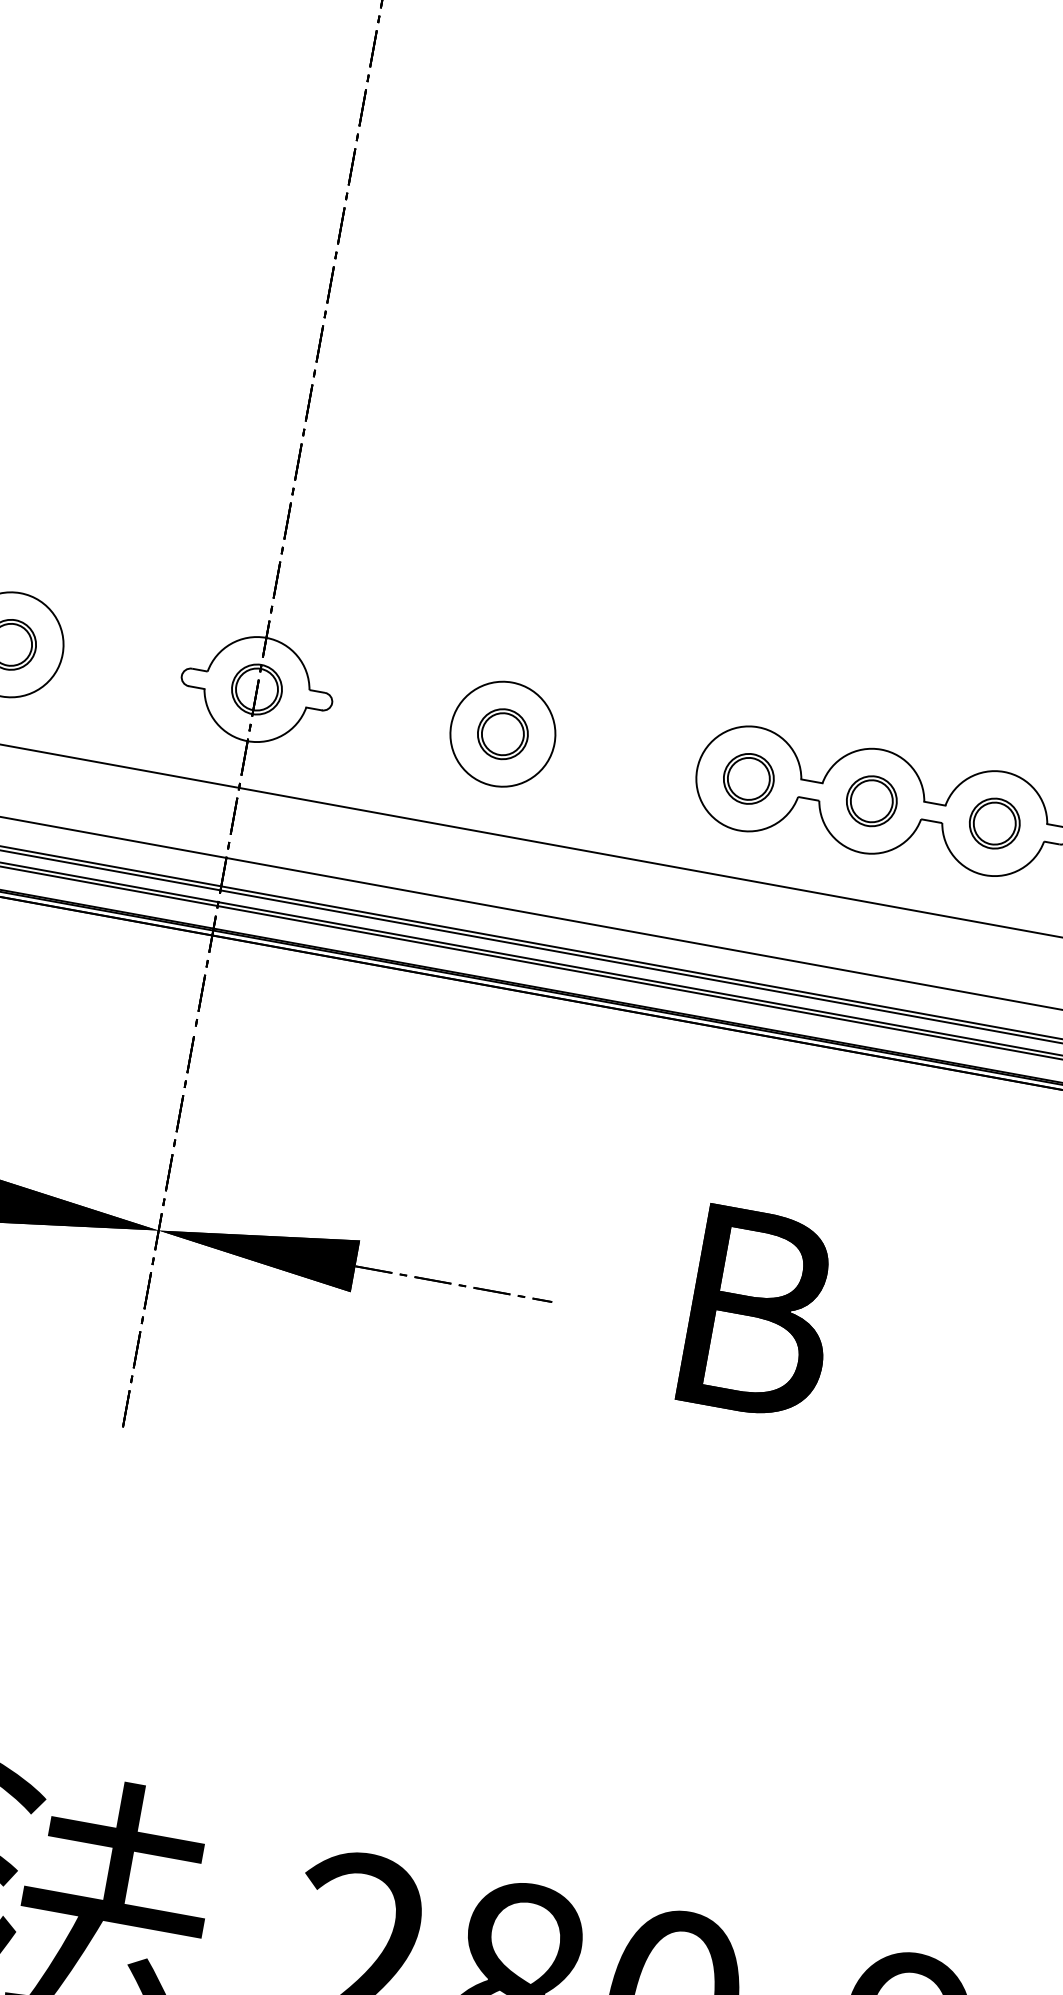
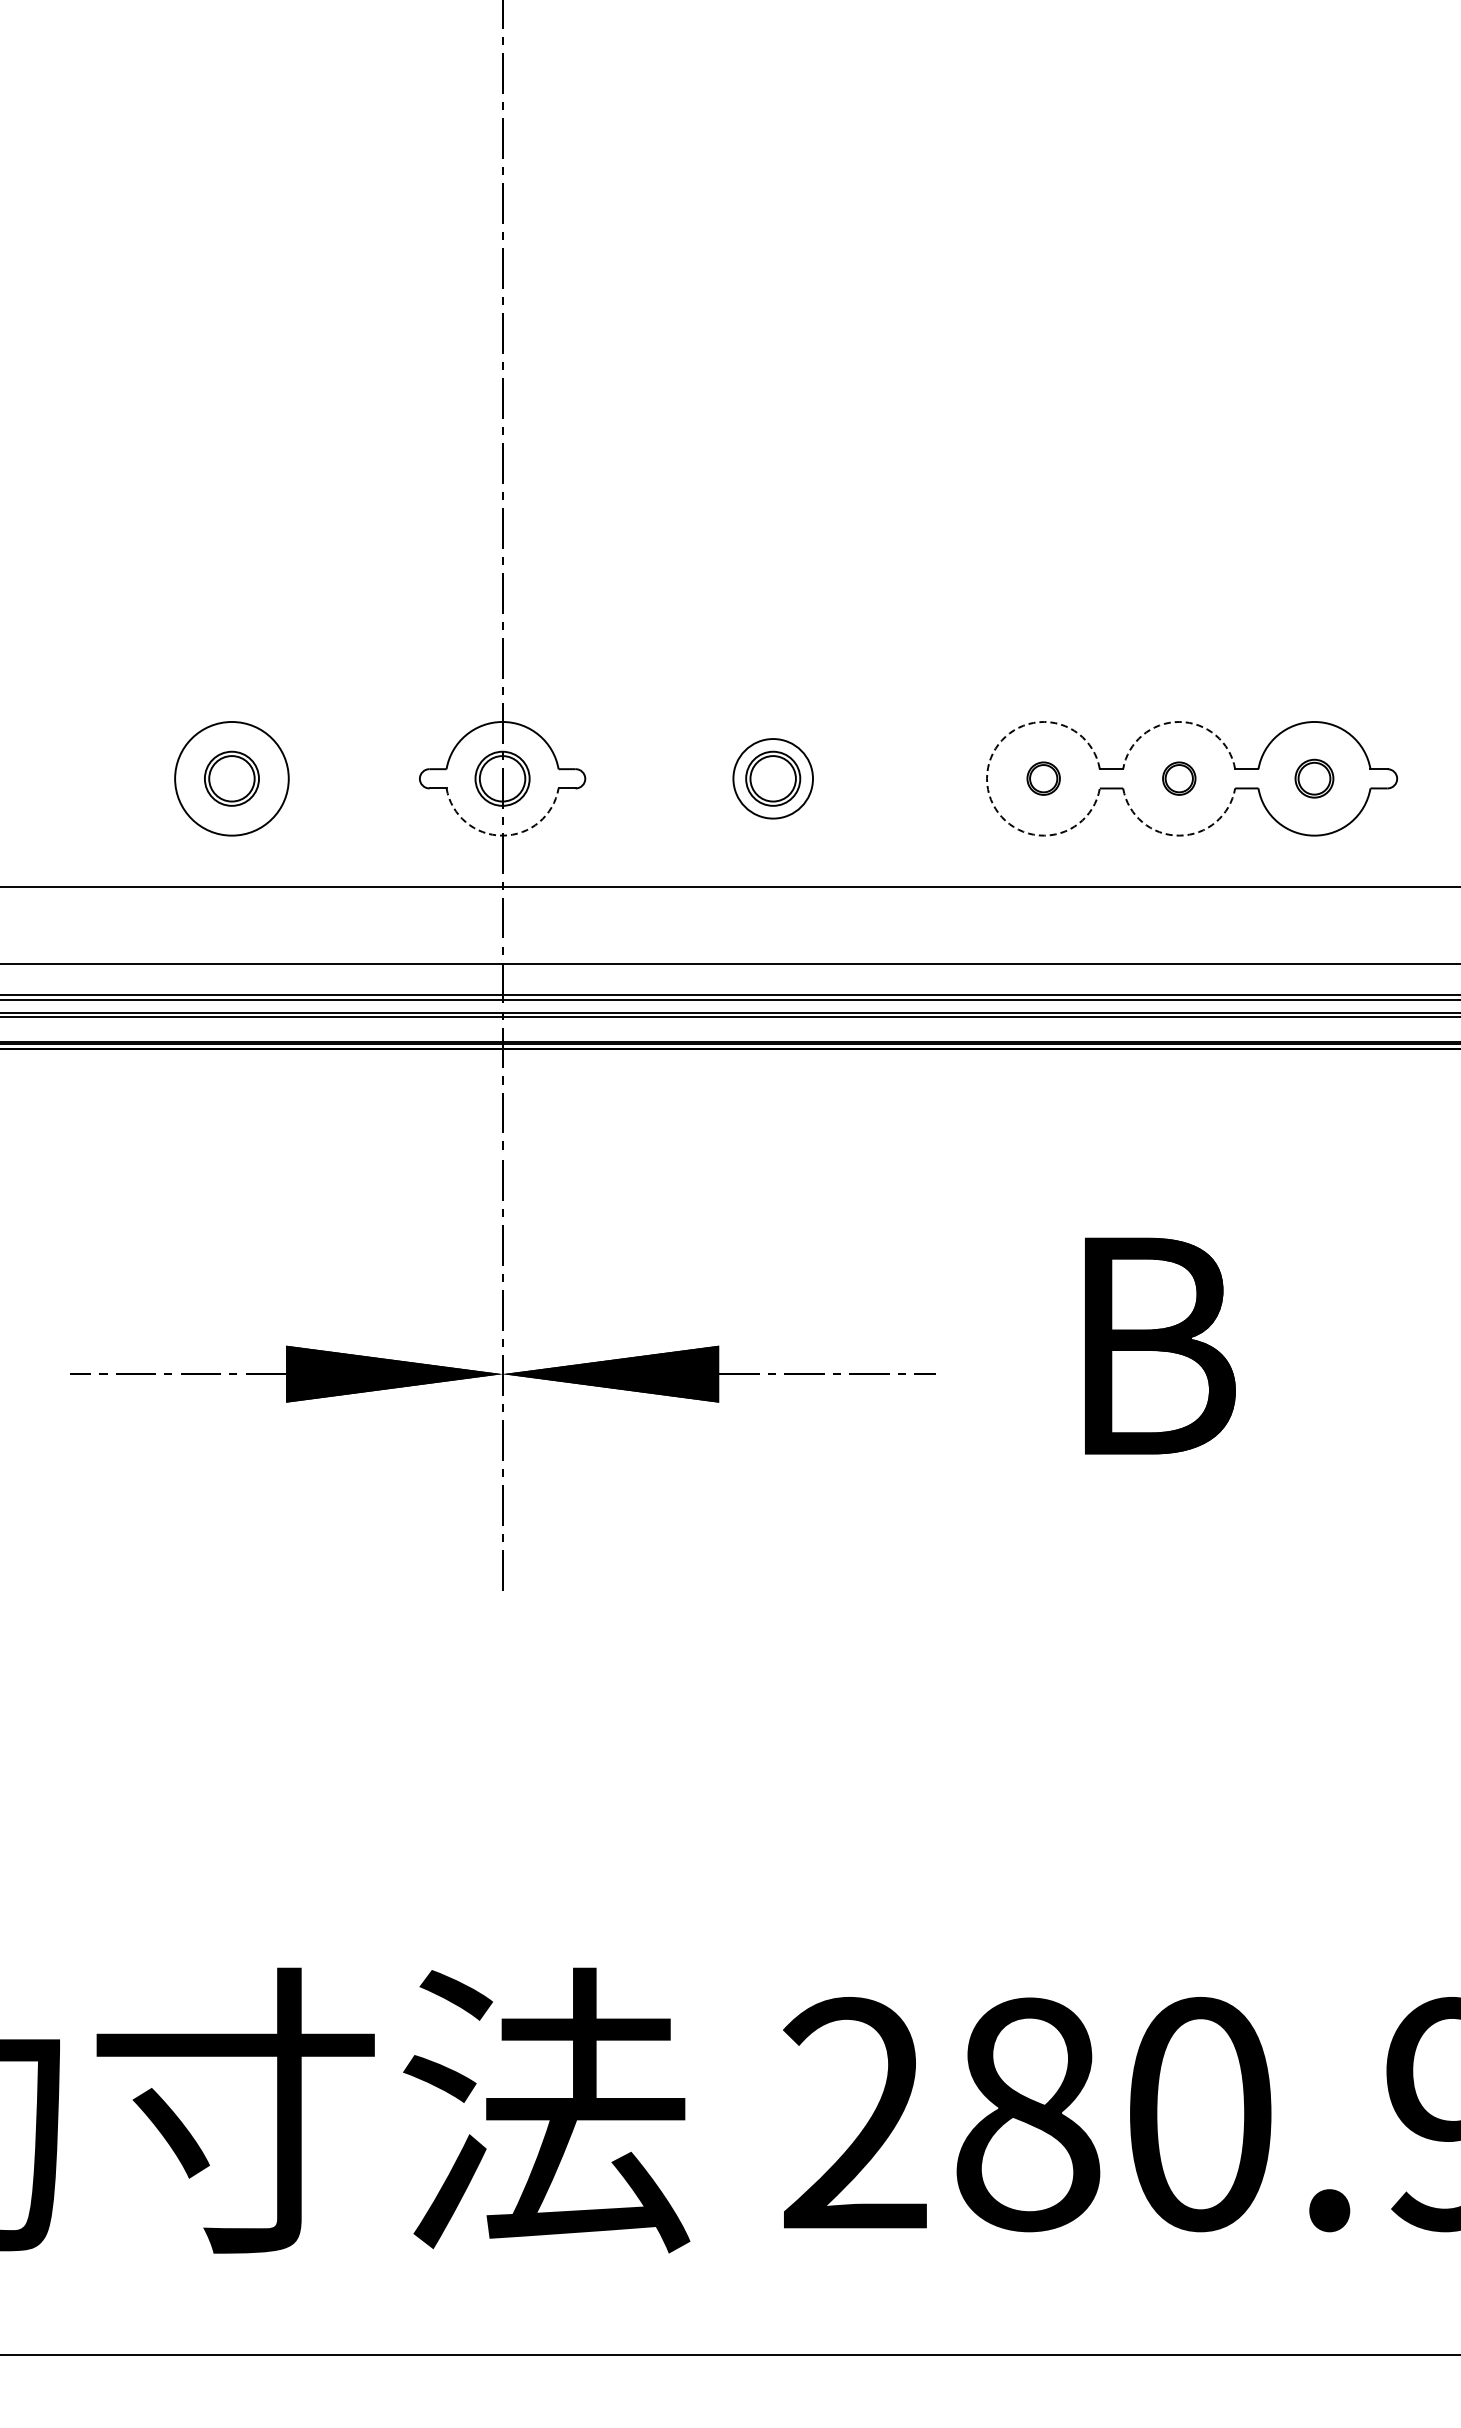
circle: (503, 733) -> (773, 778), size x0.7
arc: (247, 741) -> (502, 835), solid -> dashed
arc: (881, 749) -> (1179, 721), solid -> dashed
arc: (697, 769) -> (987, 778), solid -> dashed
part: (748, 778) -> (1043, 778), size x0.6
part: (872, 801) -> (1179, 778), size x0.6
part: (994, 823) -> (1314, 778), size x0.7
arc: (862, 852) -> (1179, 835), solid -> dashed

